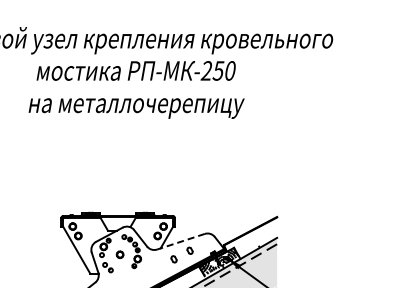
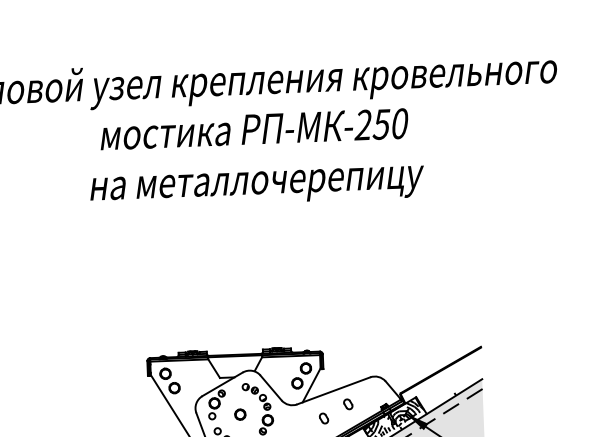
line: (180, 241) -> (332, 390), dashed -> solid

